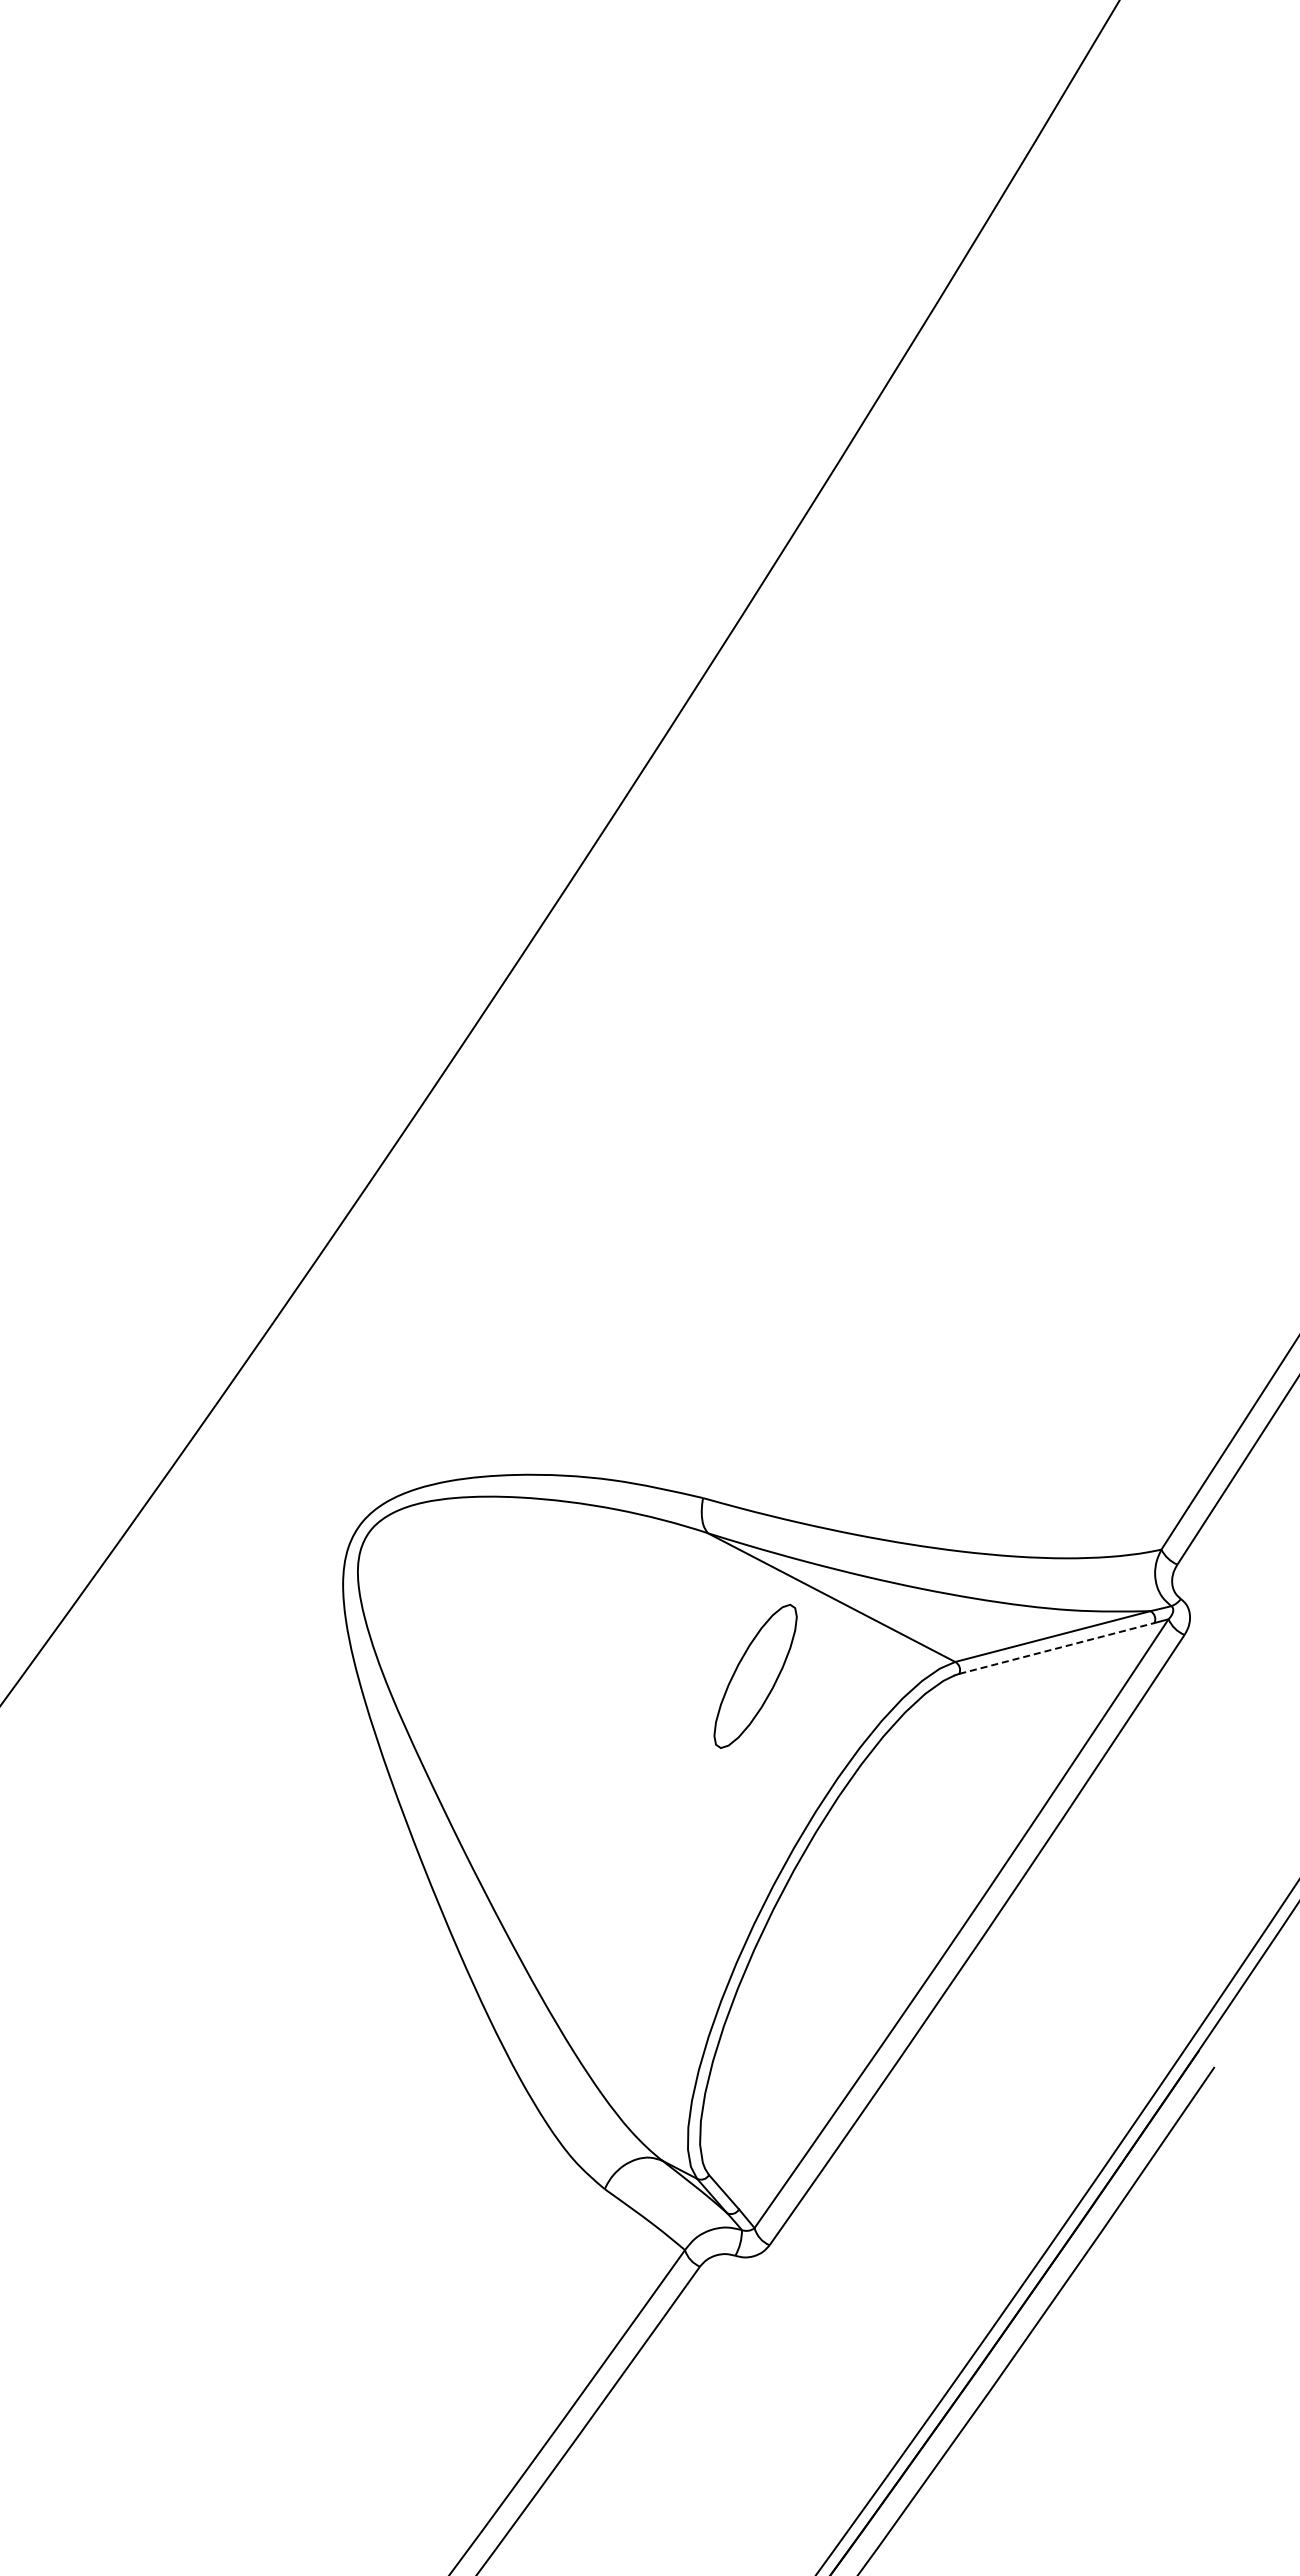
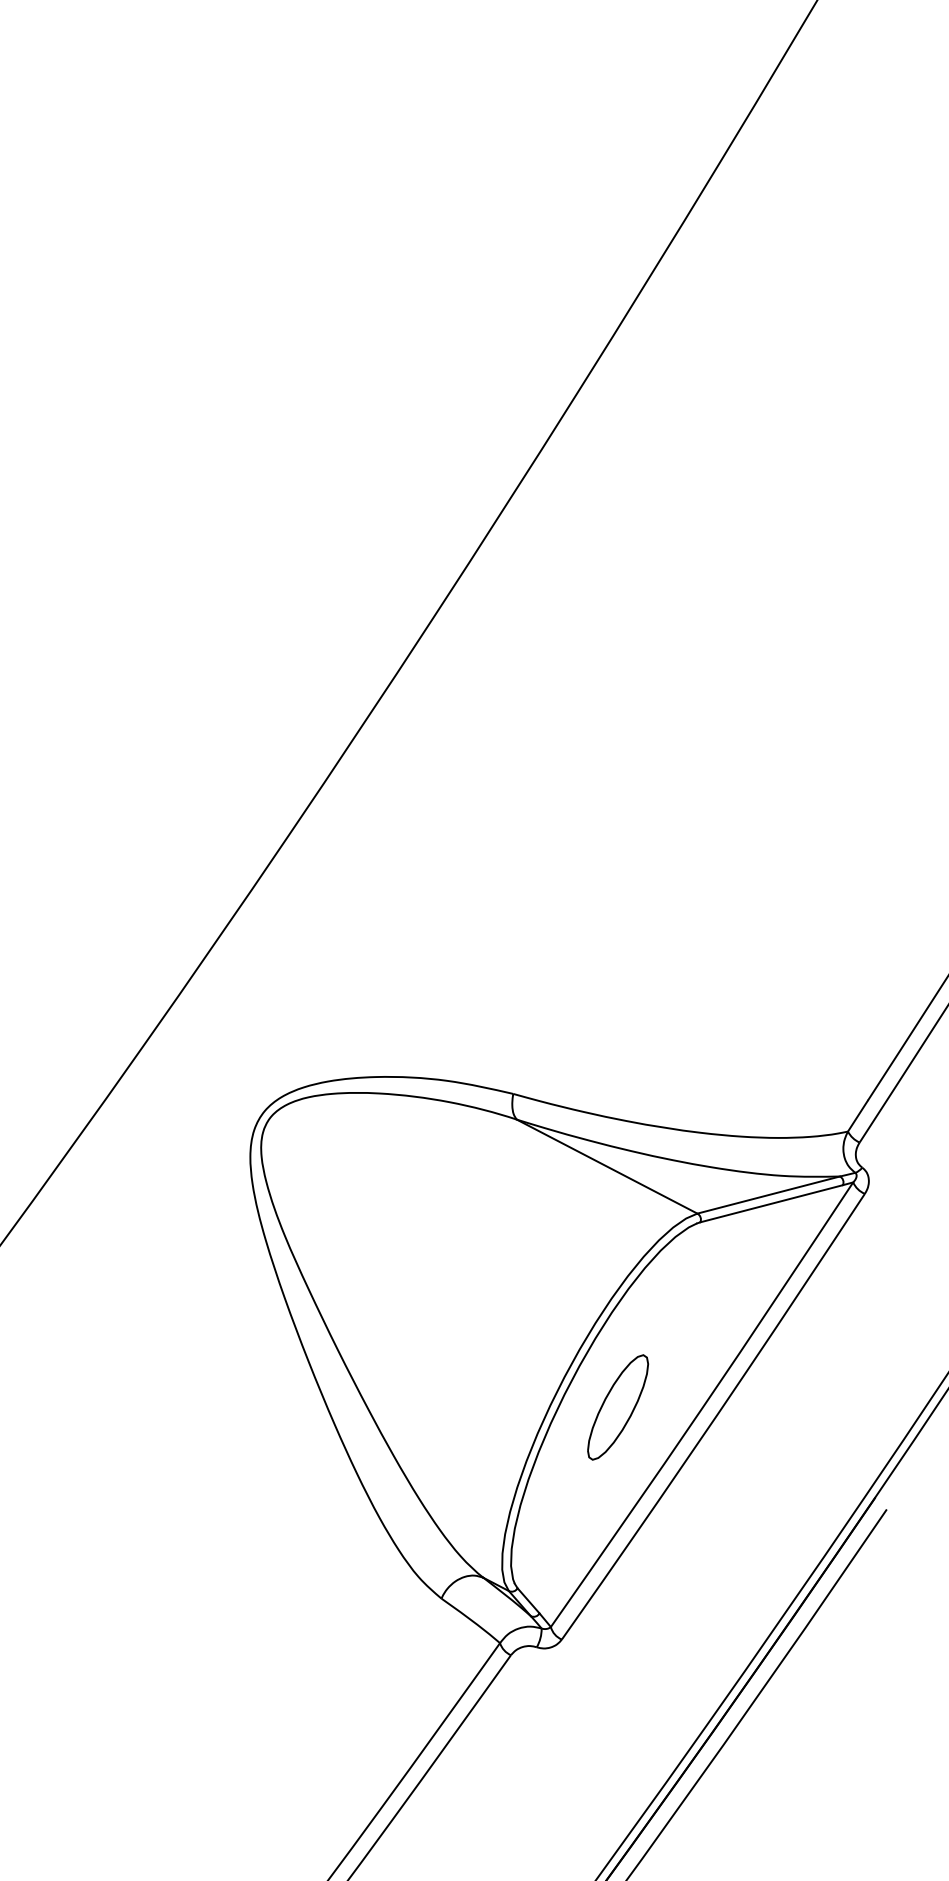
line: (1056, 1648) -> (771, 1203), dashed -> solid
part: (755, 1675) -> (618, 1406), moved

